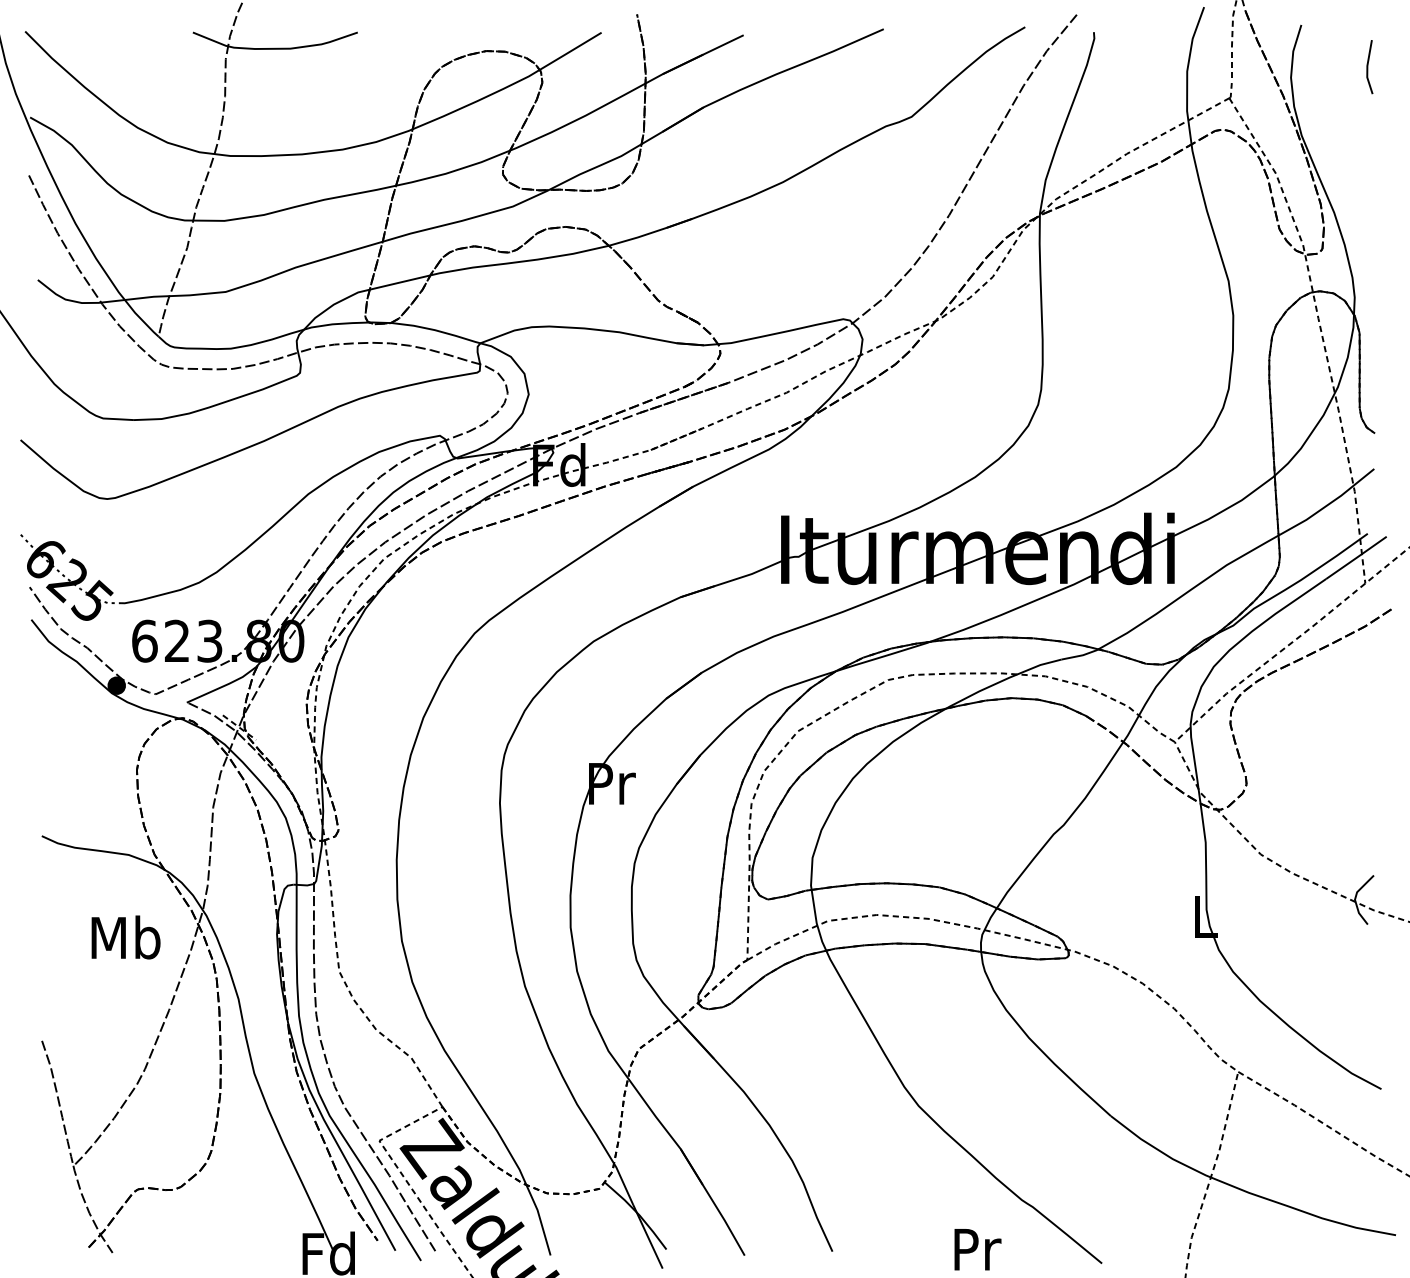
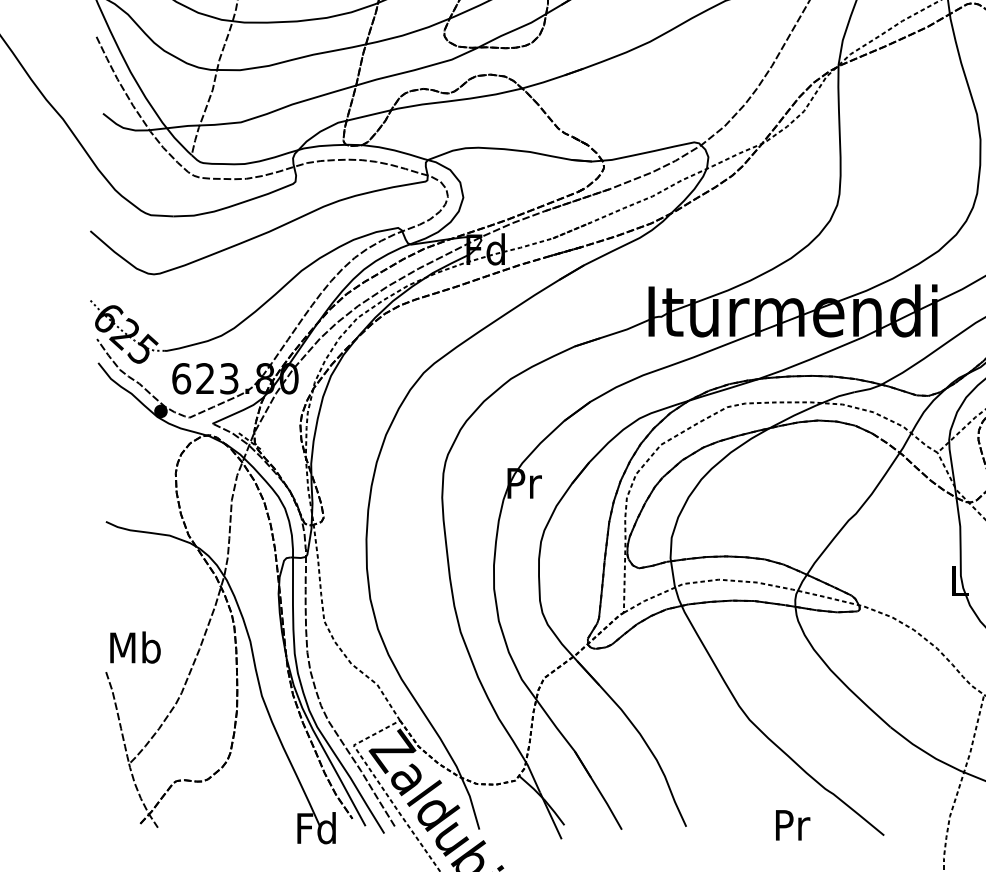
text: (125, 937) -> (135, 647), moved

